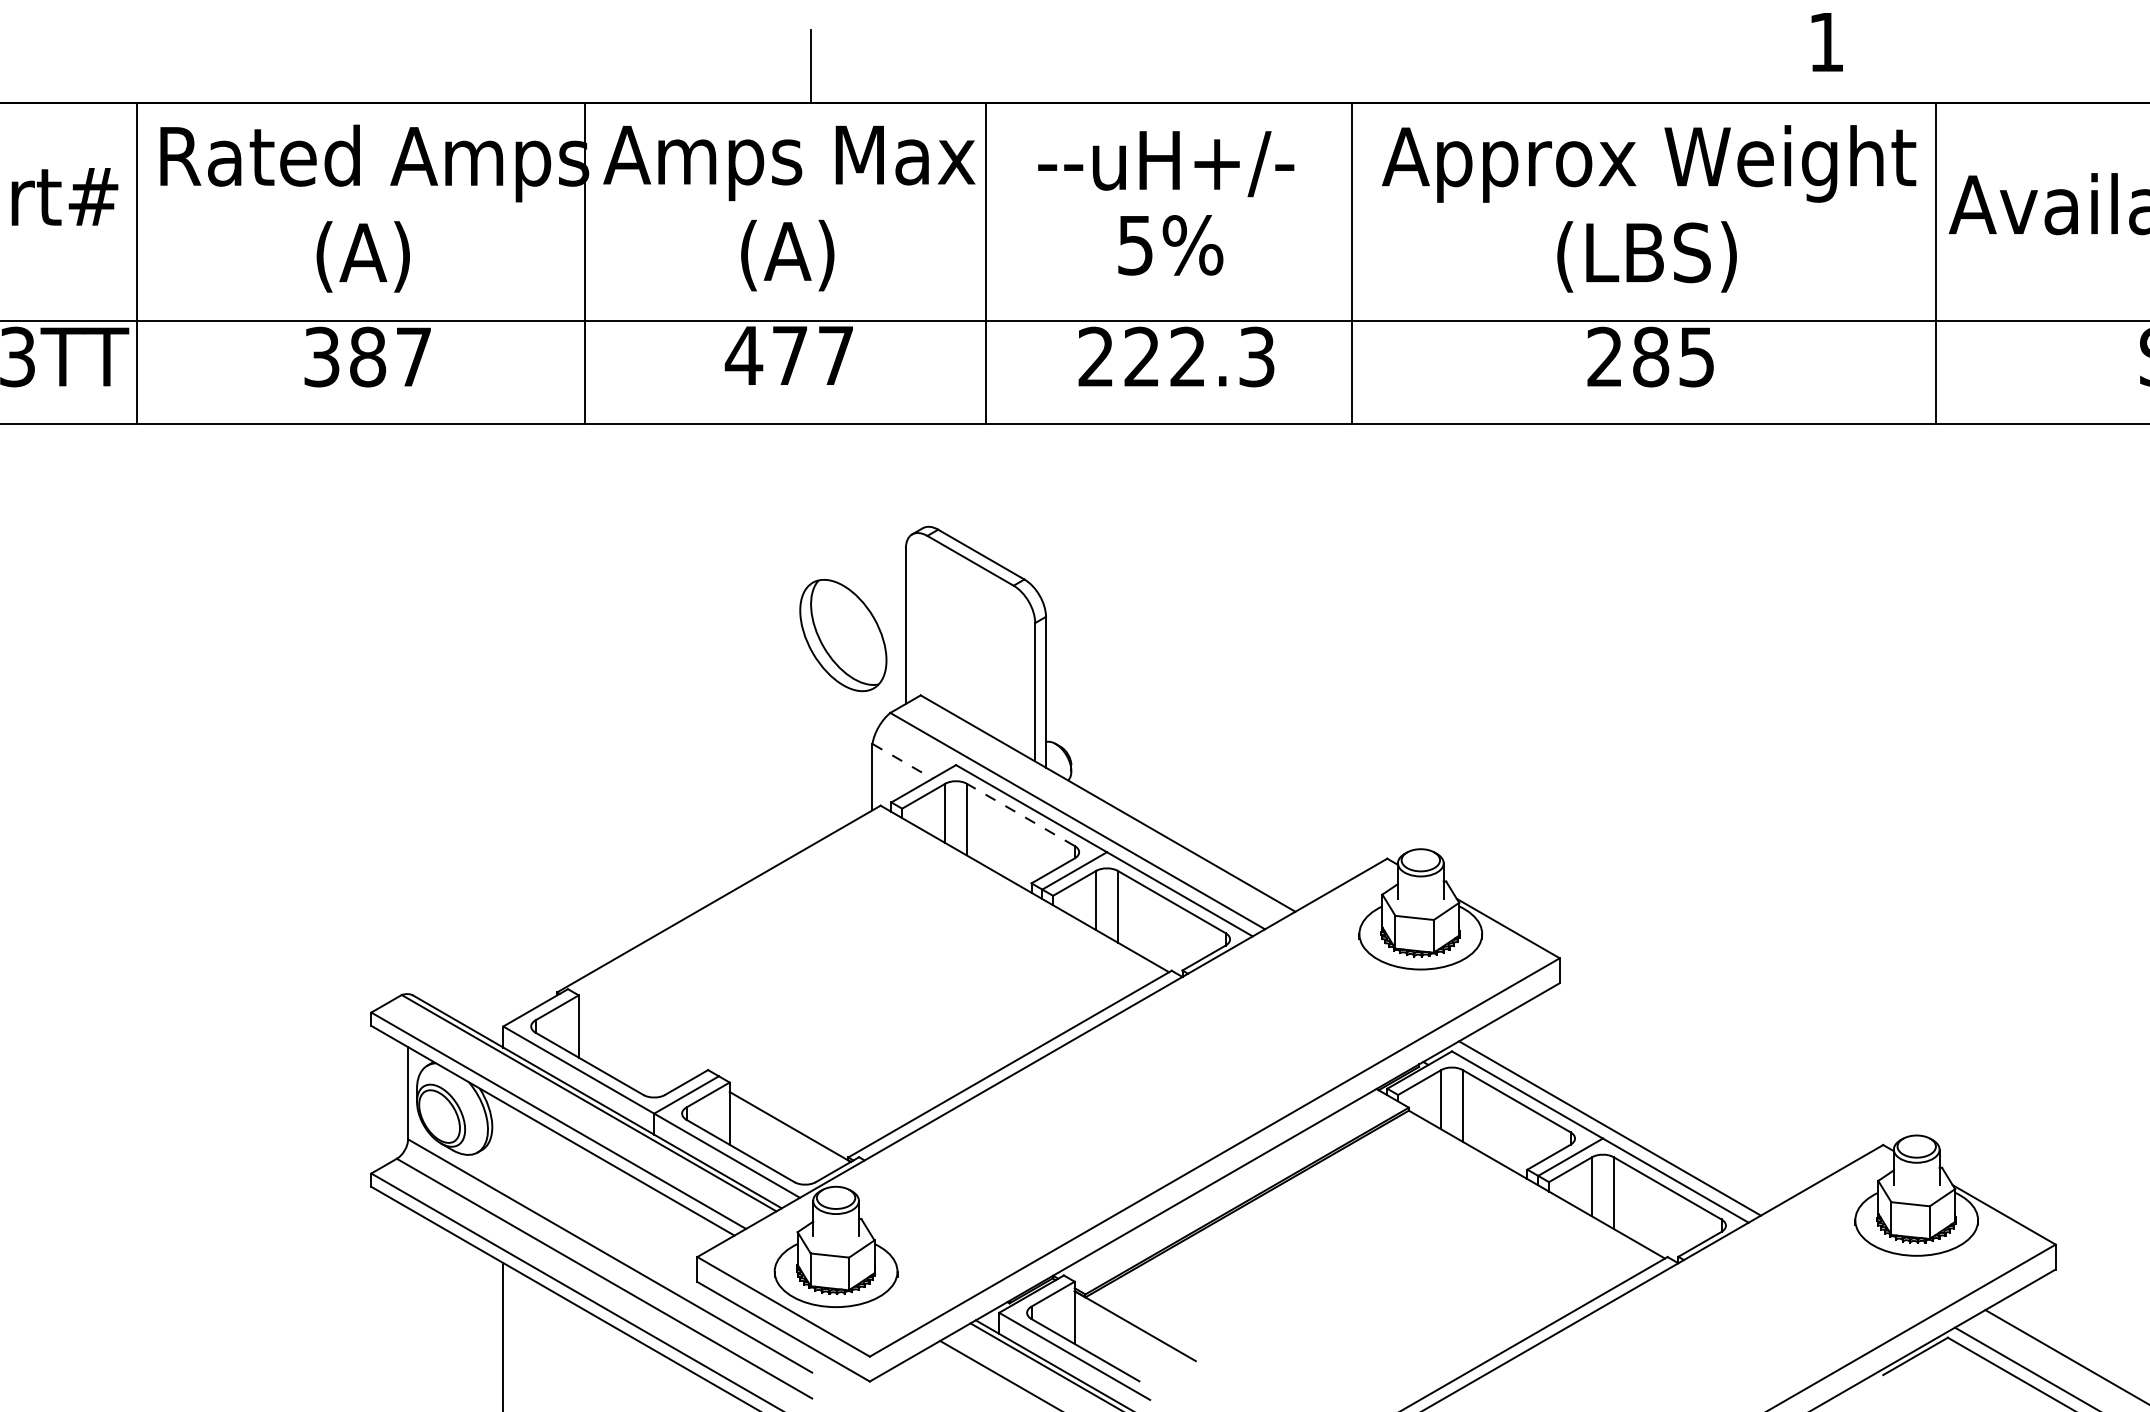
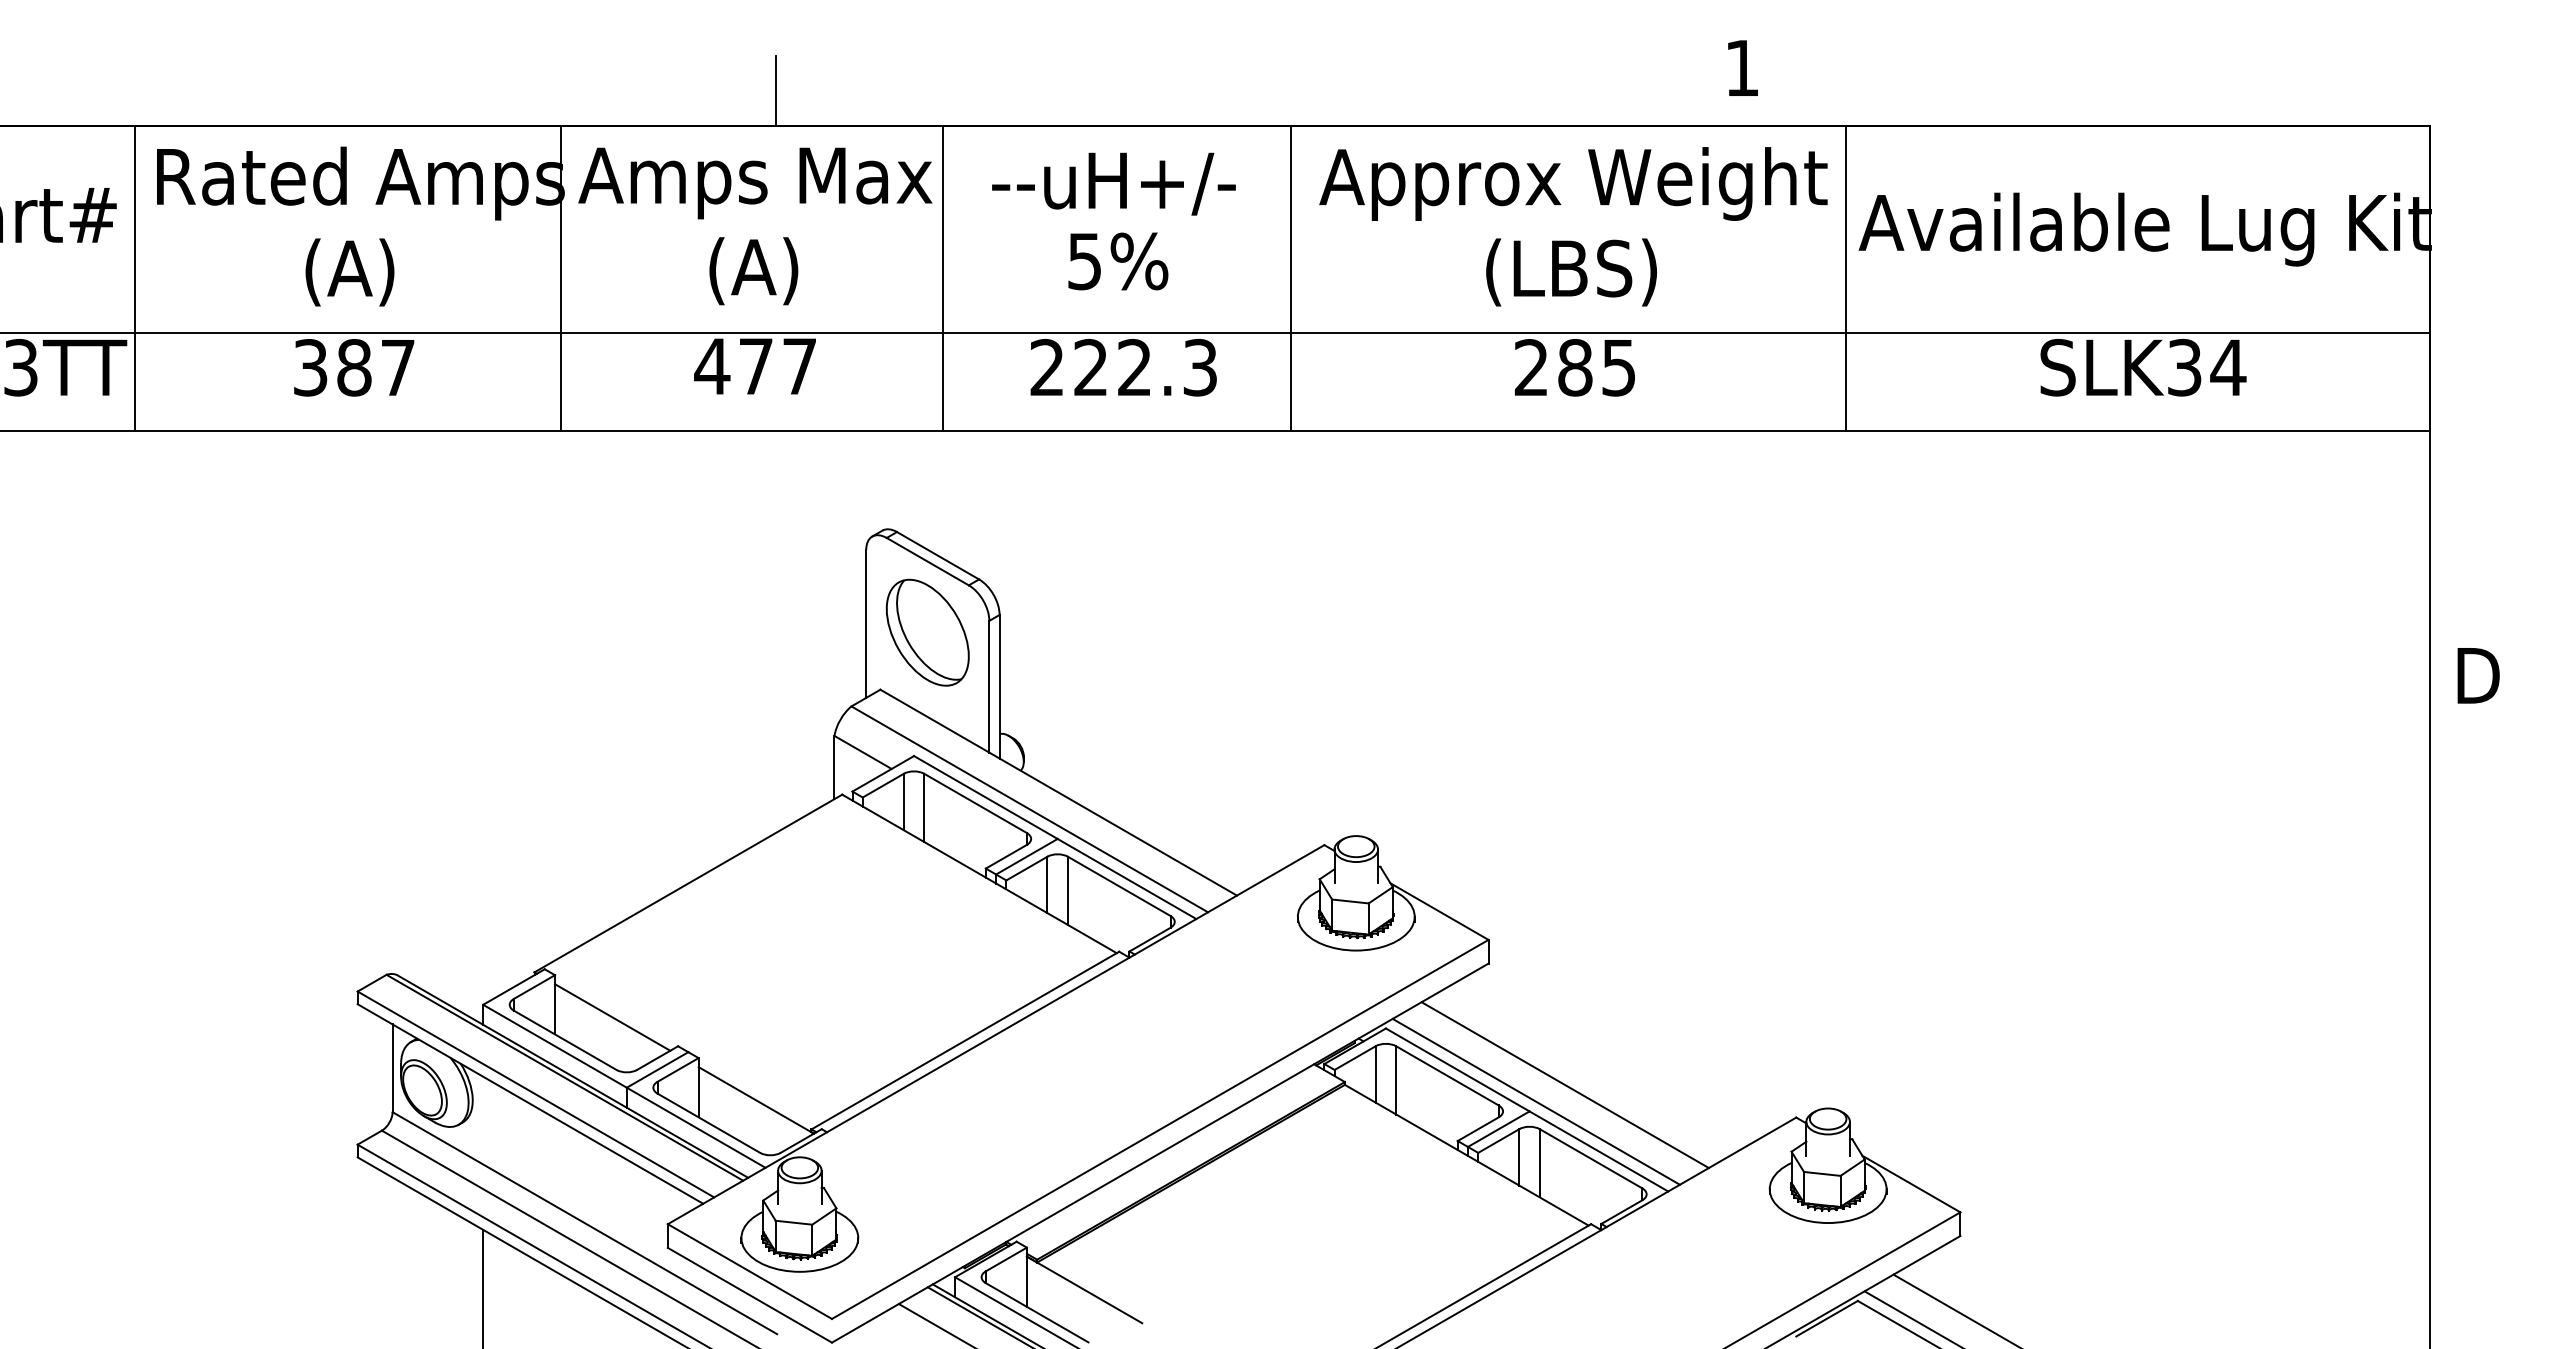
part: (843, 635) -> (927, 632), moved
line: (902, 761) -> (863, 752), dashed -> solid
line: (1020, 814) -> (975, 803), dashed -> solid
line: (639, 1039) -> (612, 1017), added
line: (1639, 1111) -> (1564, 1085), added

